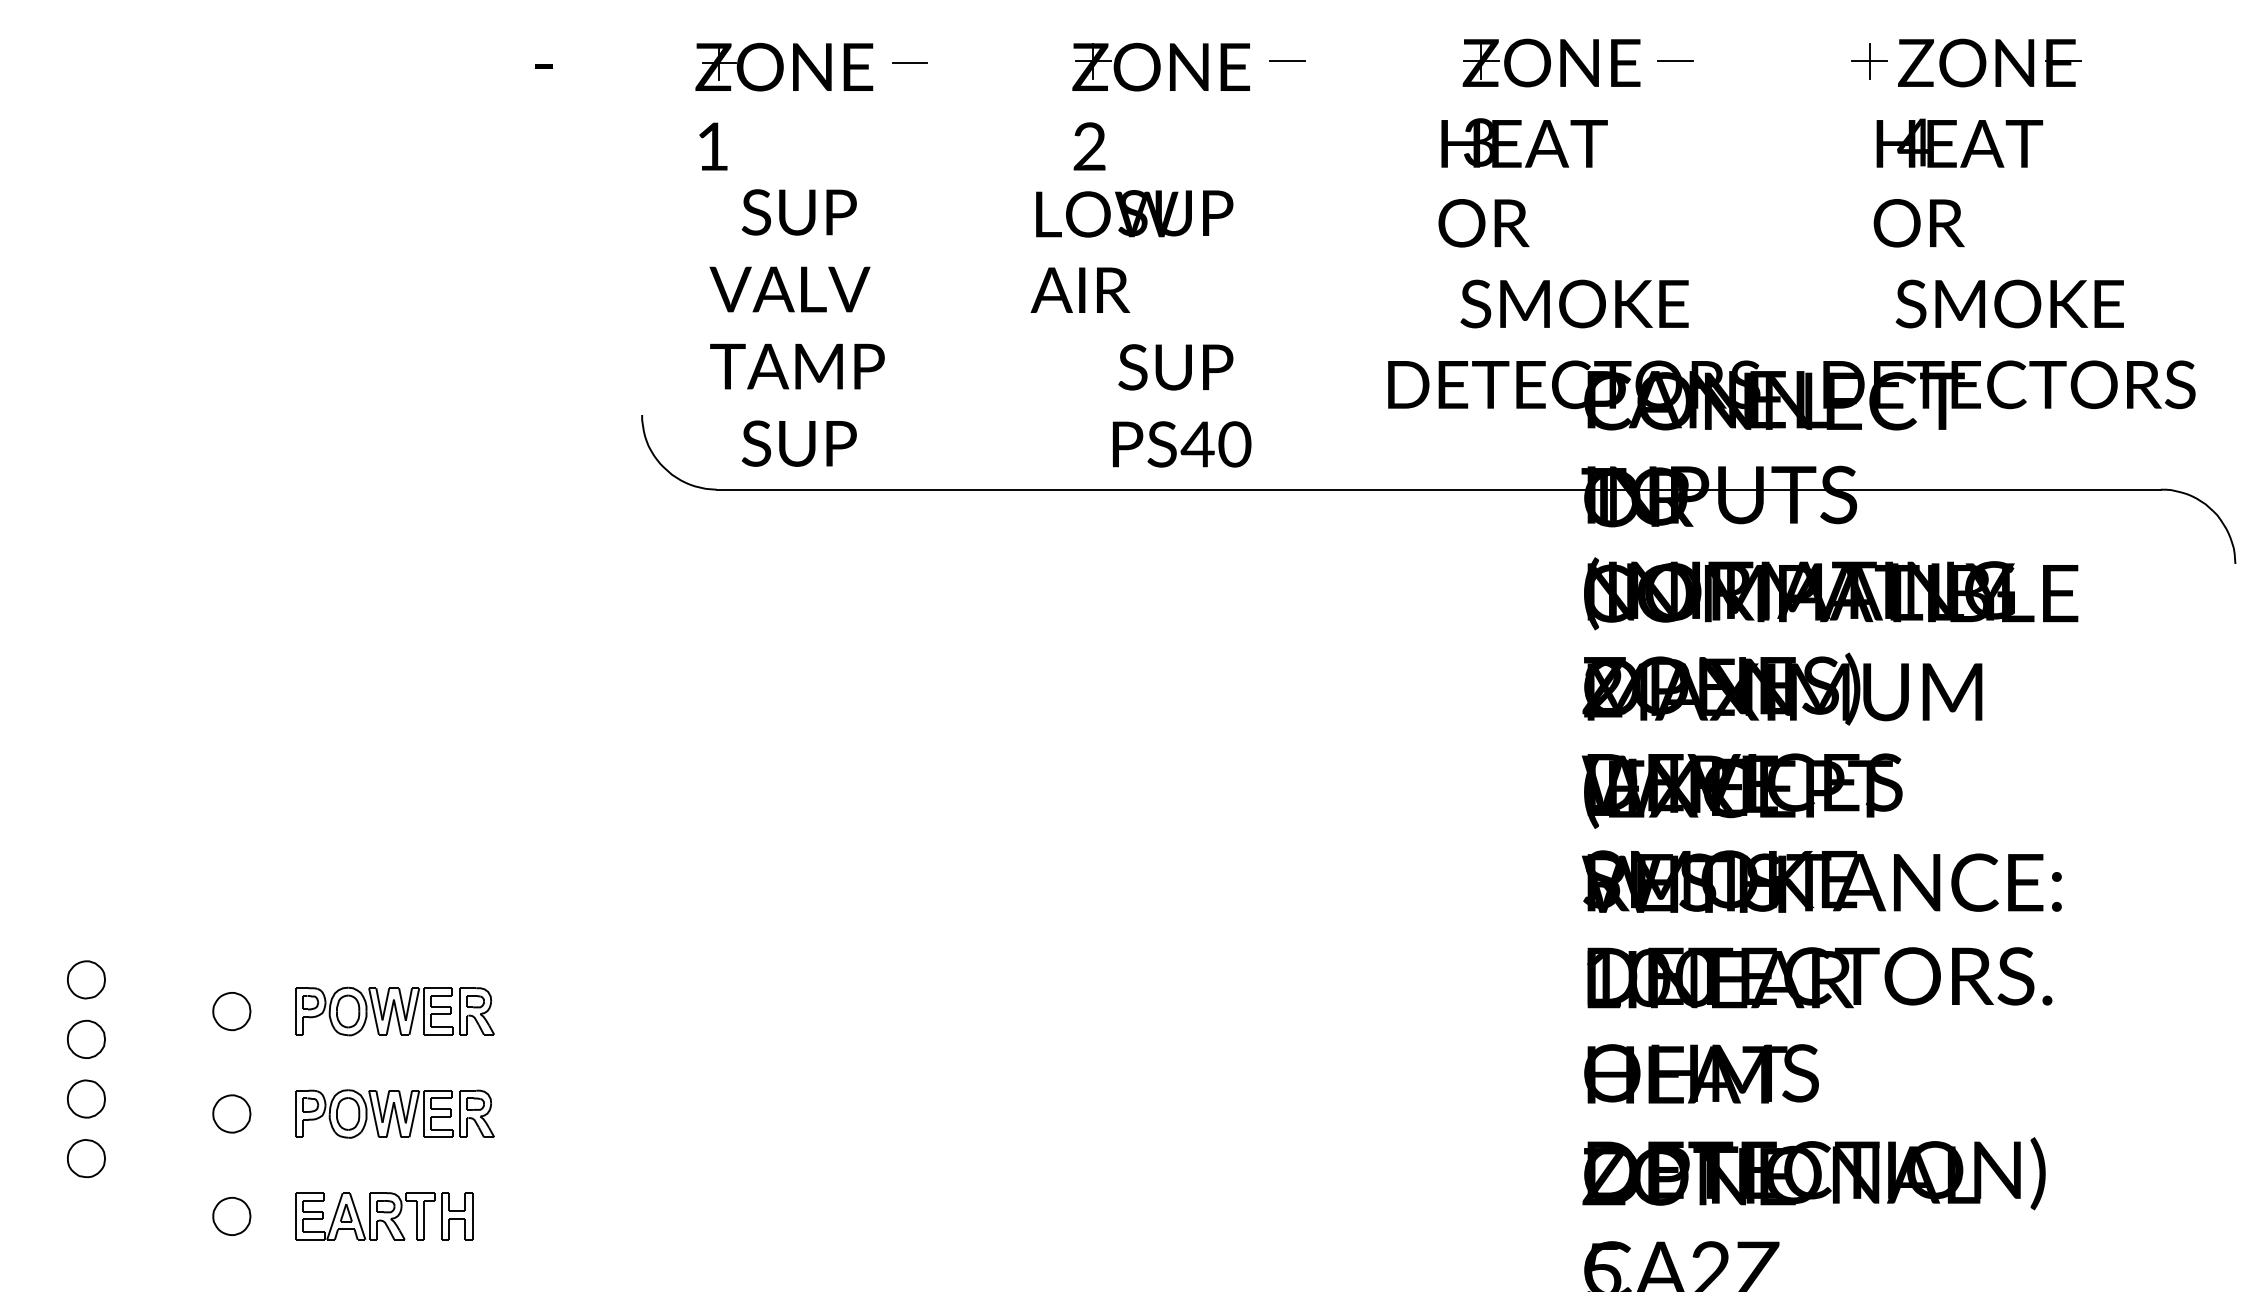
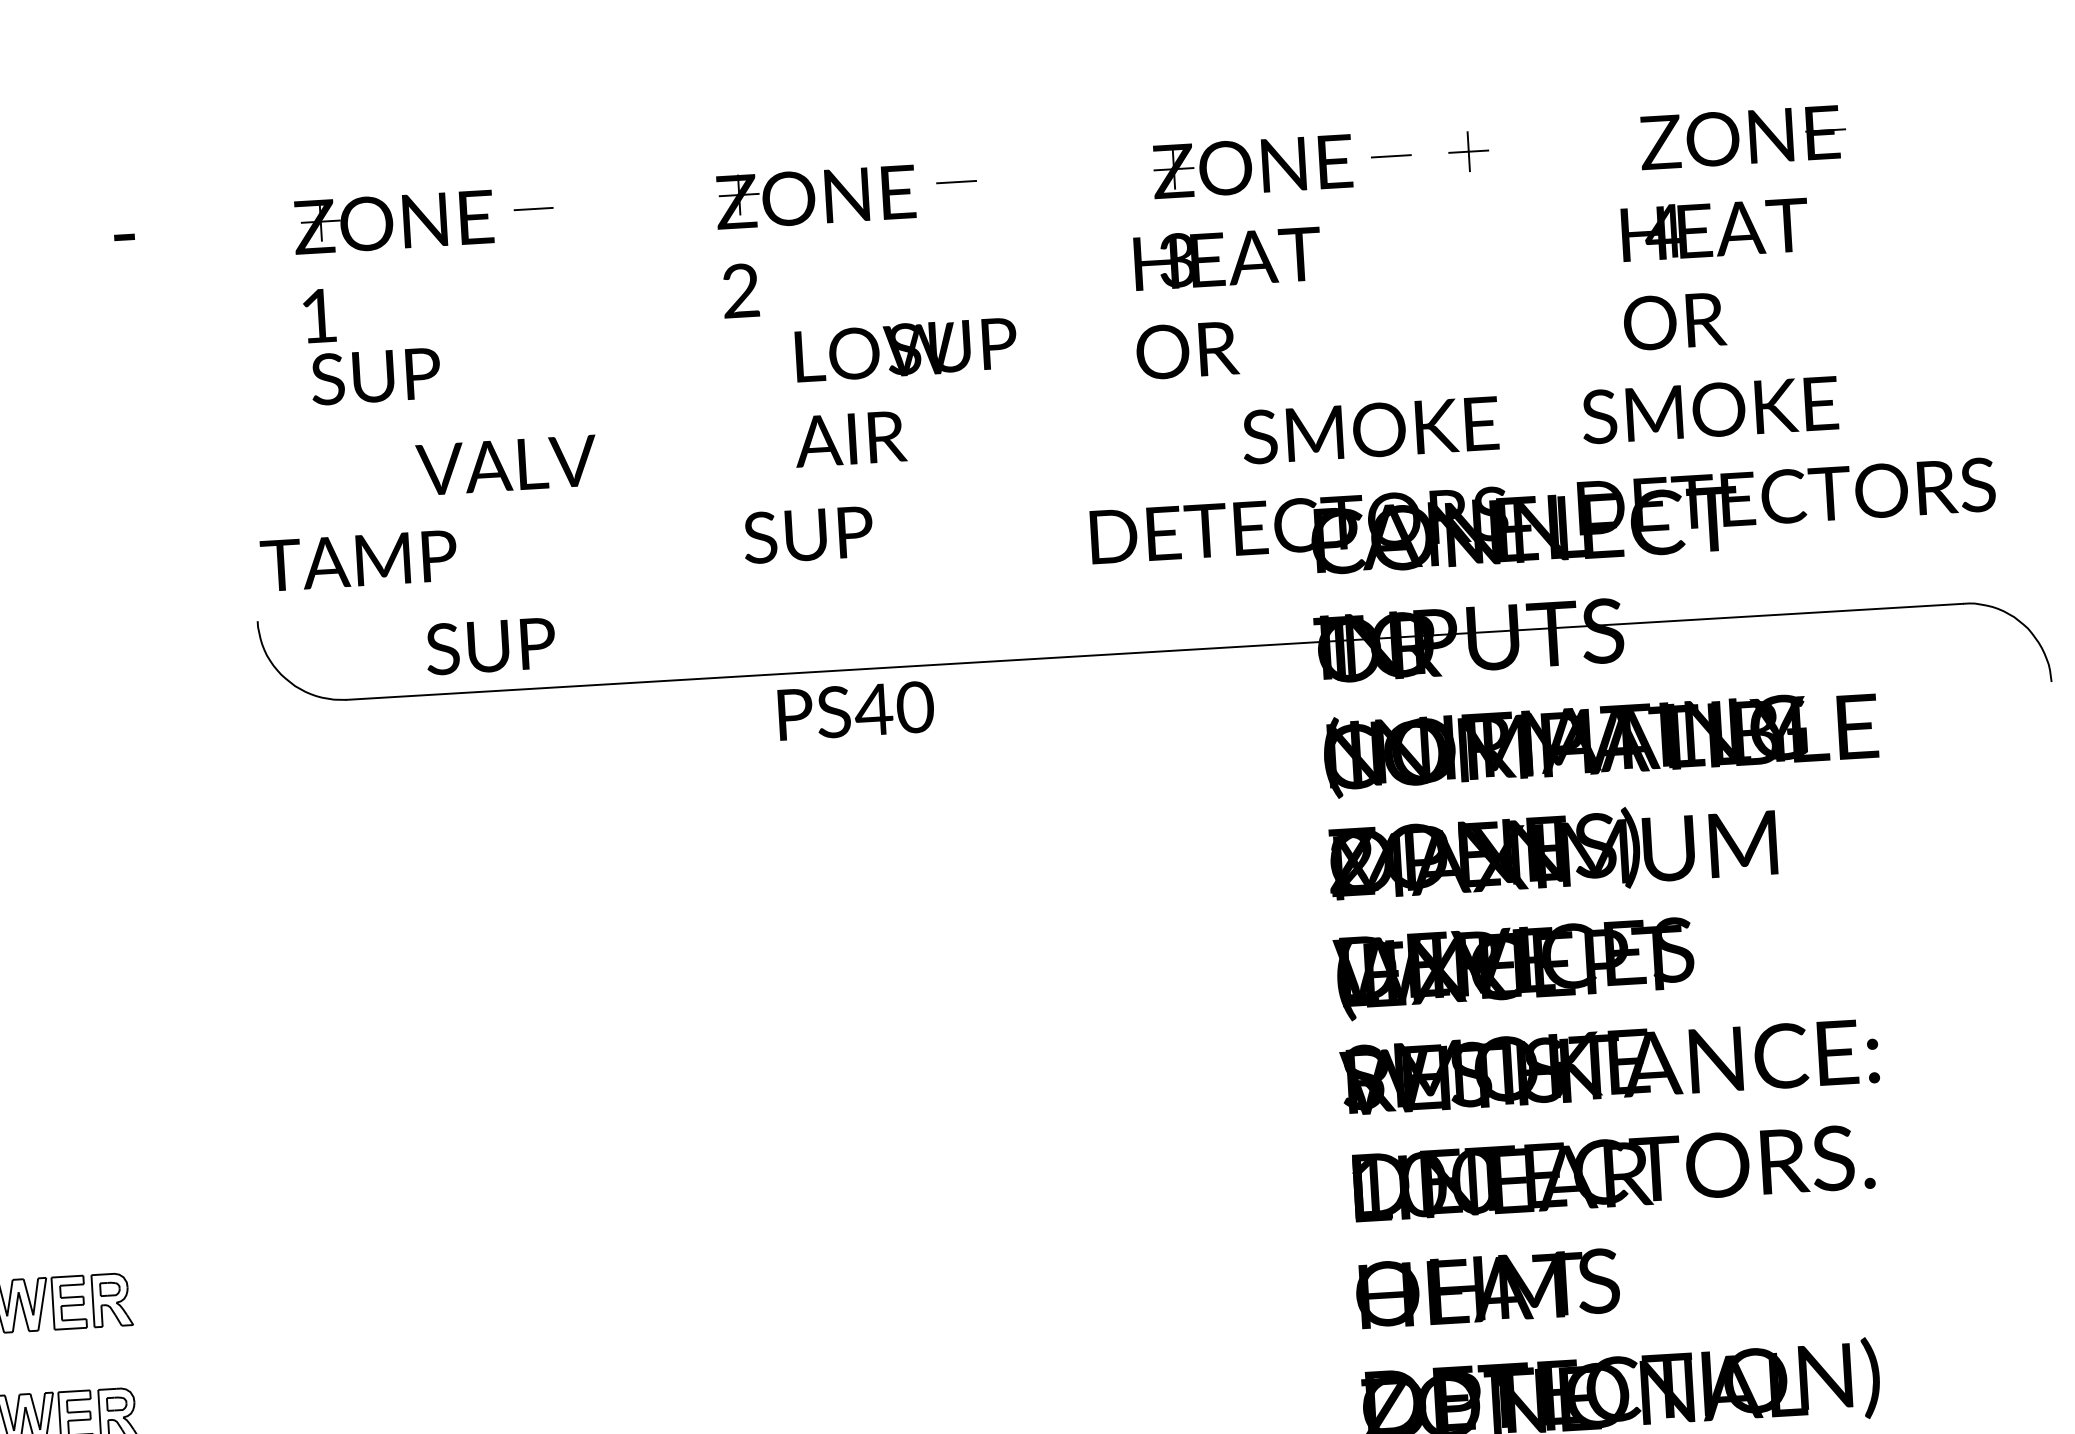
part: (1869, 61) -> (1468, 152), moved
text: (798, 212) -> (375, 376), moved
text: (1131, 251) -> (905, 392), moved
text: (789, 289) -> (506, 465), moved
text: (1574, 303) -> (1370, 429), moved
text: (2009, 303) -> (1709, 409), moved
text: (797, 366) -> (358, 560), moved
text: (1175, 367) -> (808, 535), moved
text: (798, 443) -> (489, 646), moved
text: (1182, 444) -> (856, 710), moved

